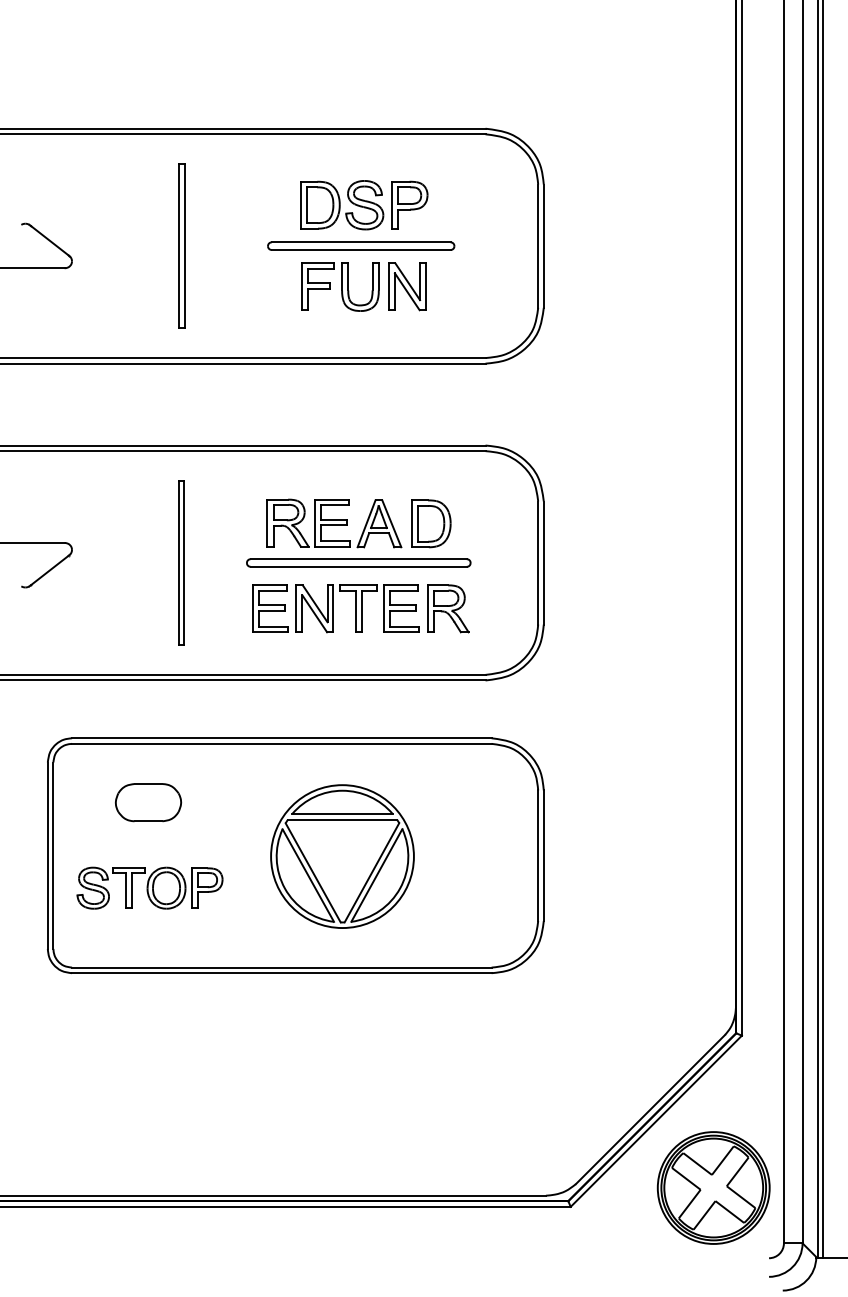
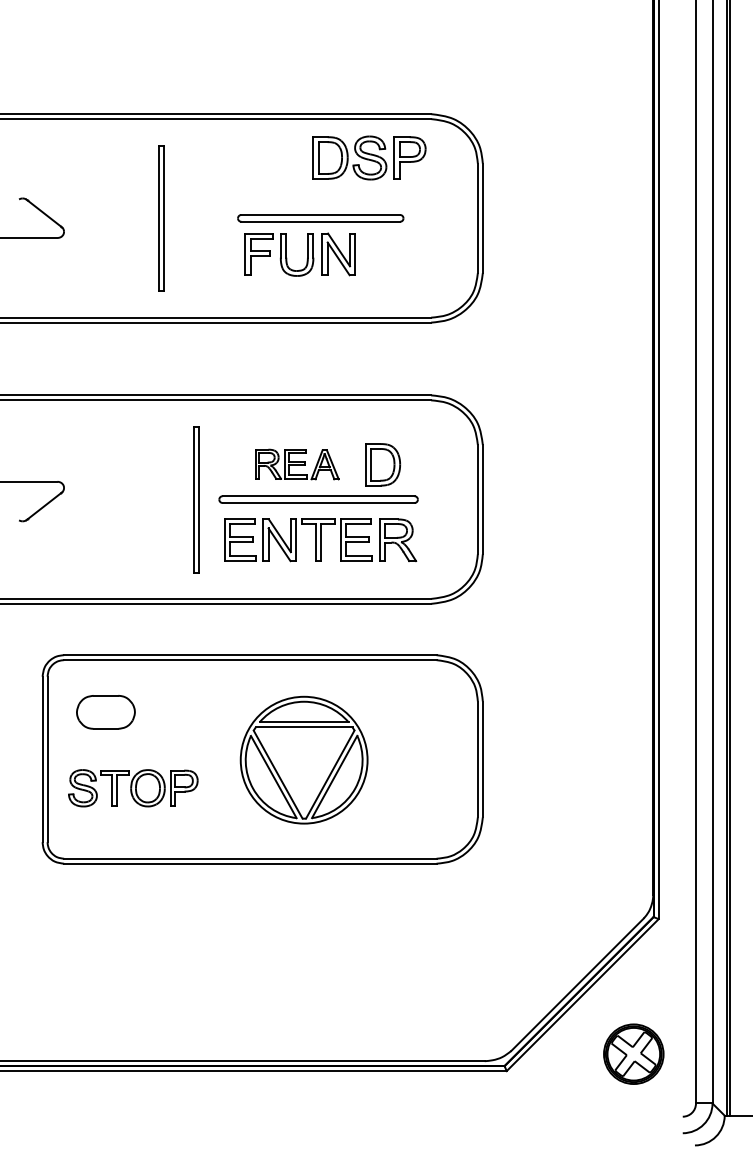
part: (364, 204) -> (369, 157), moved
part: (372, 286) -> (307, 254), moved
part: (334, 523) -> (297, 464), size x0.7
part: (181, 562) -> (196, 499), moved
part: (147, 802) -> (105, 712), moved
part: (713, 1187) -> (633, 1053), size x0.6

